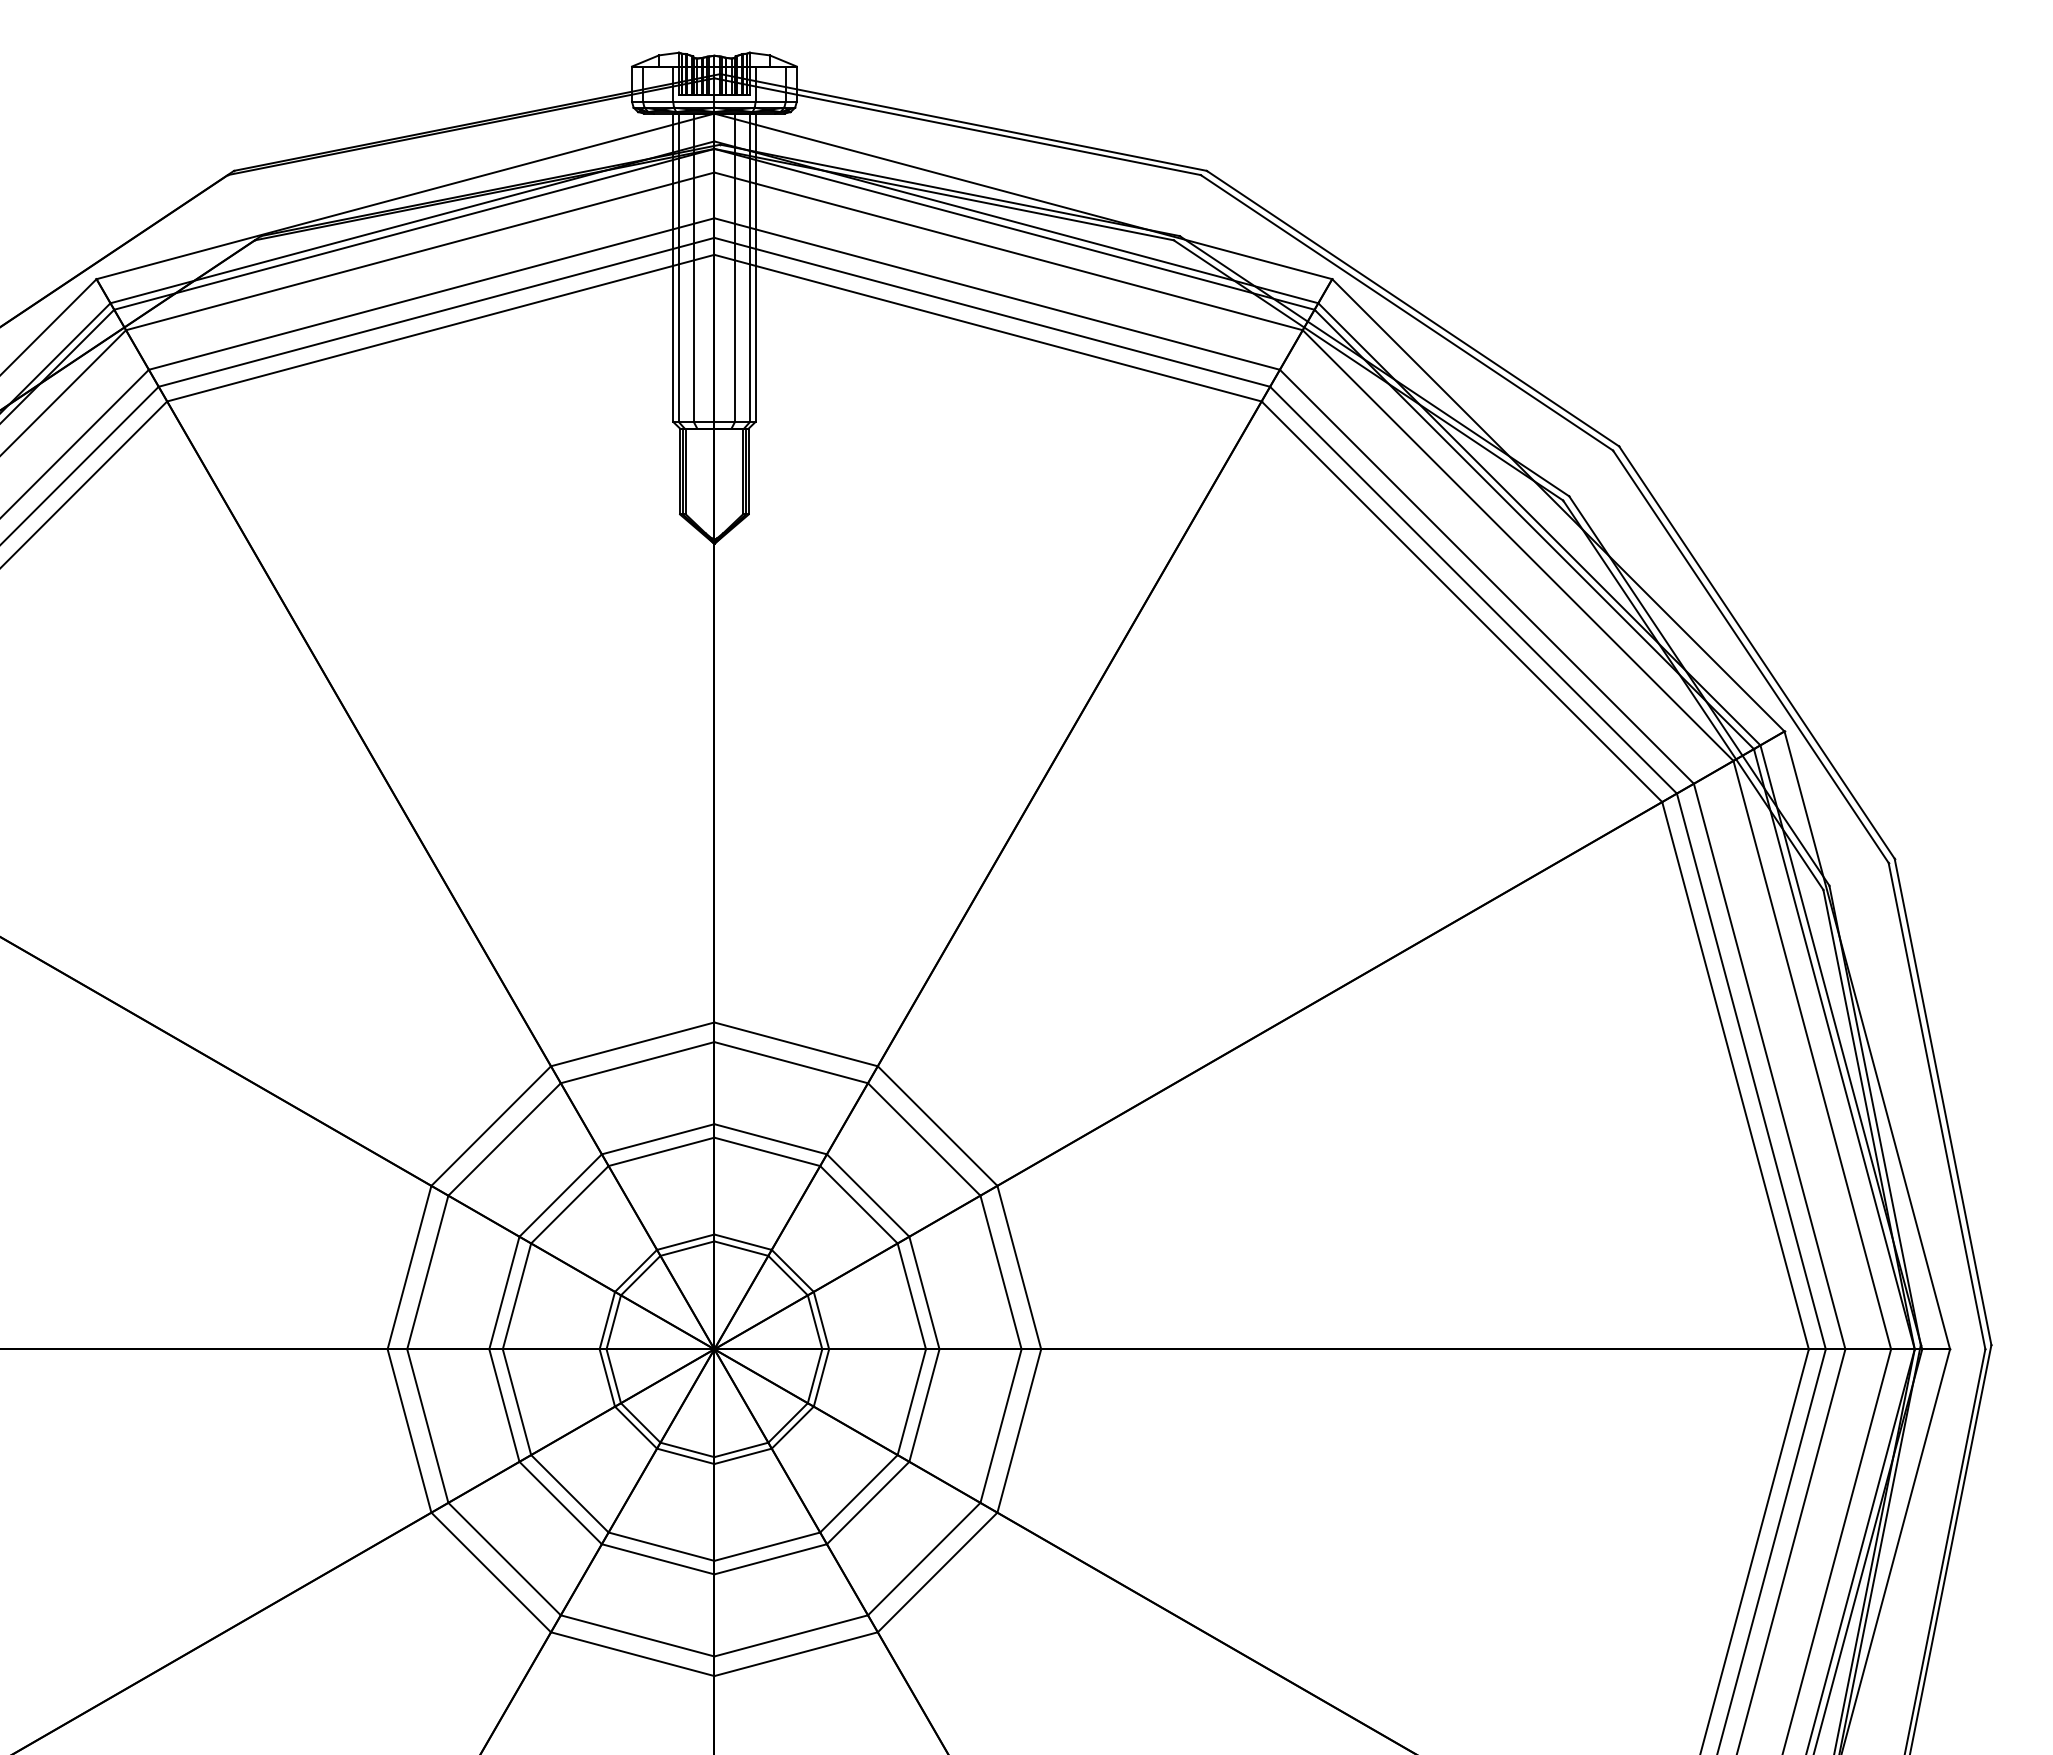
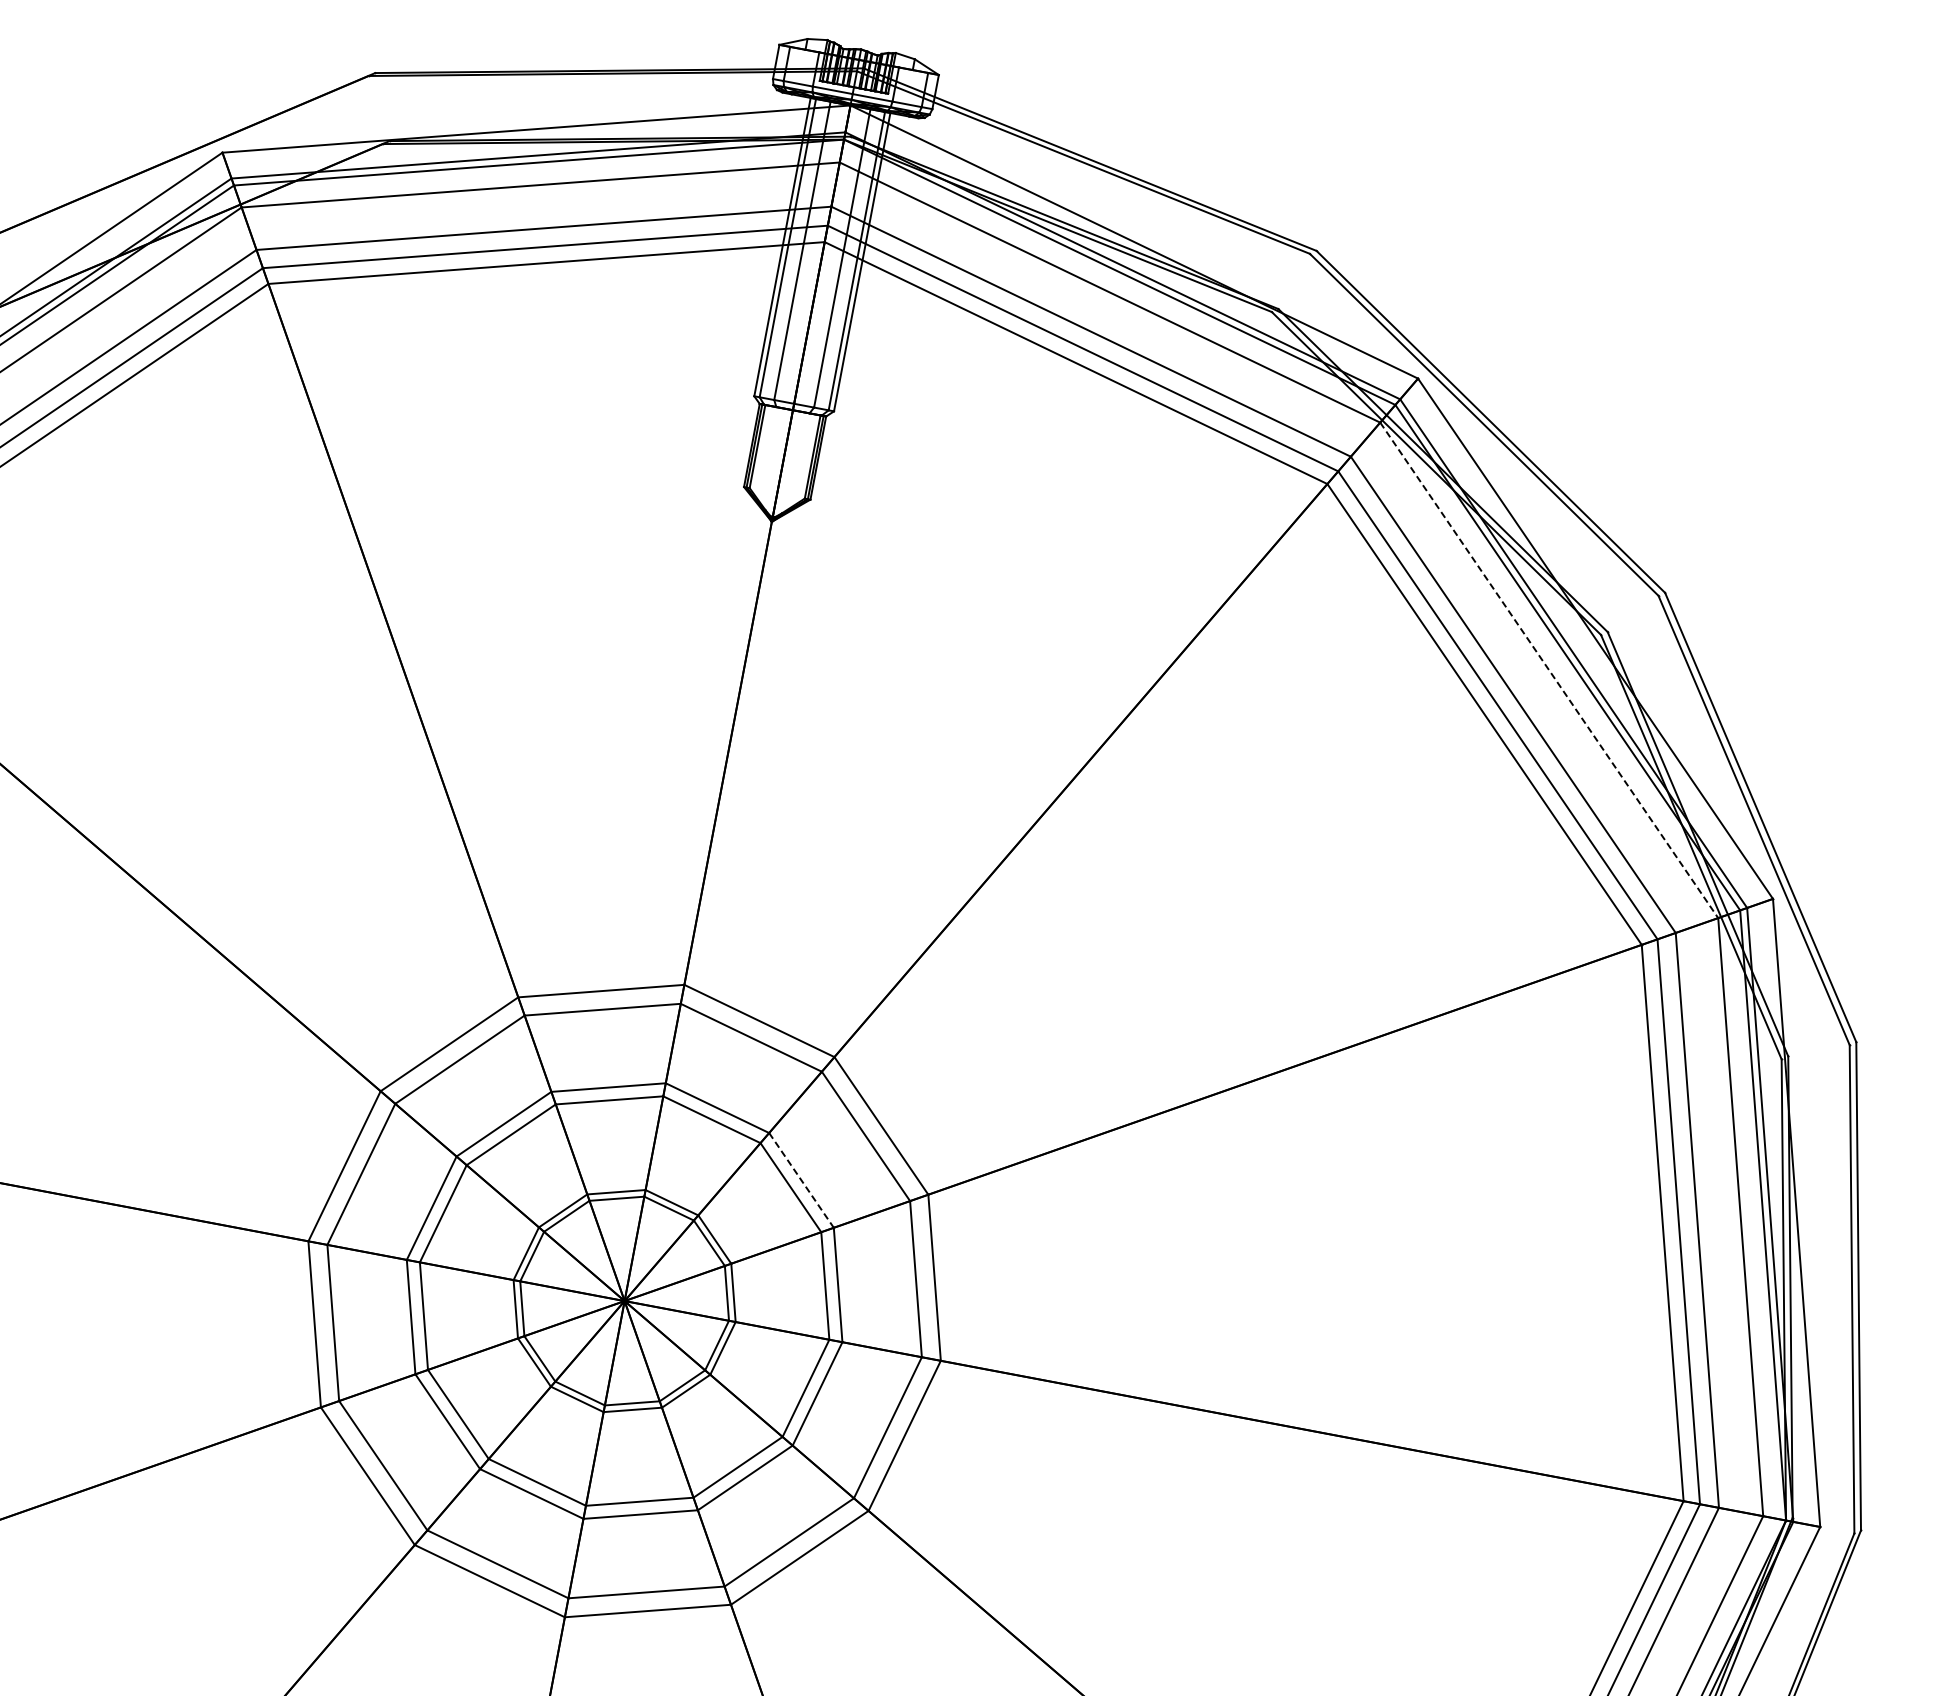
line: (1518, 545) -> (1549, 670), solid -> dashed
line: (868, 1195) -> (801, 1180), solid -> dashed

